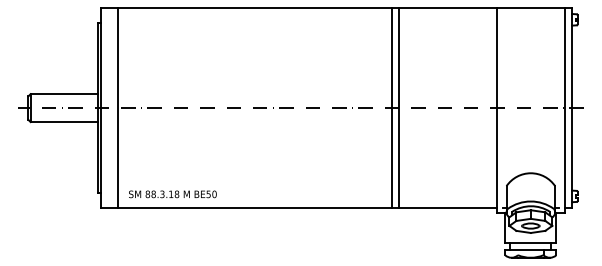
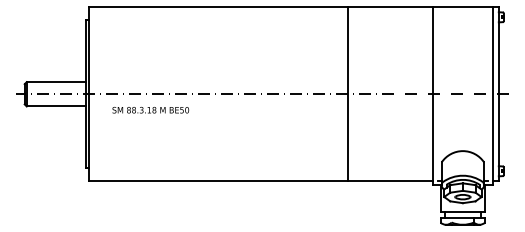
line: (117, 108) -> (102, 94), removed
line: (391, 108) -> (341, 94), removed
text: (172, 194) -> (150, 110), moved

